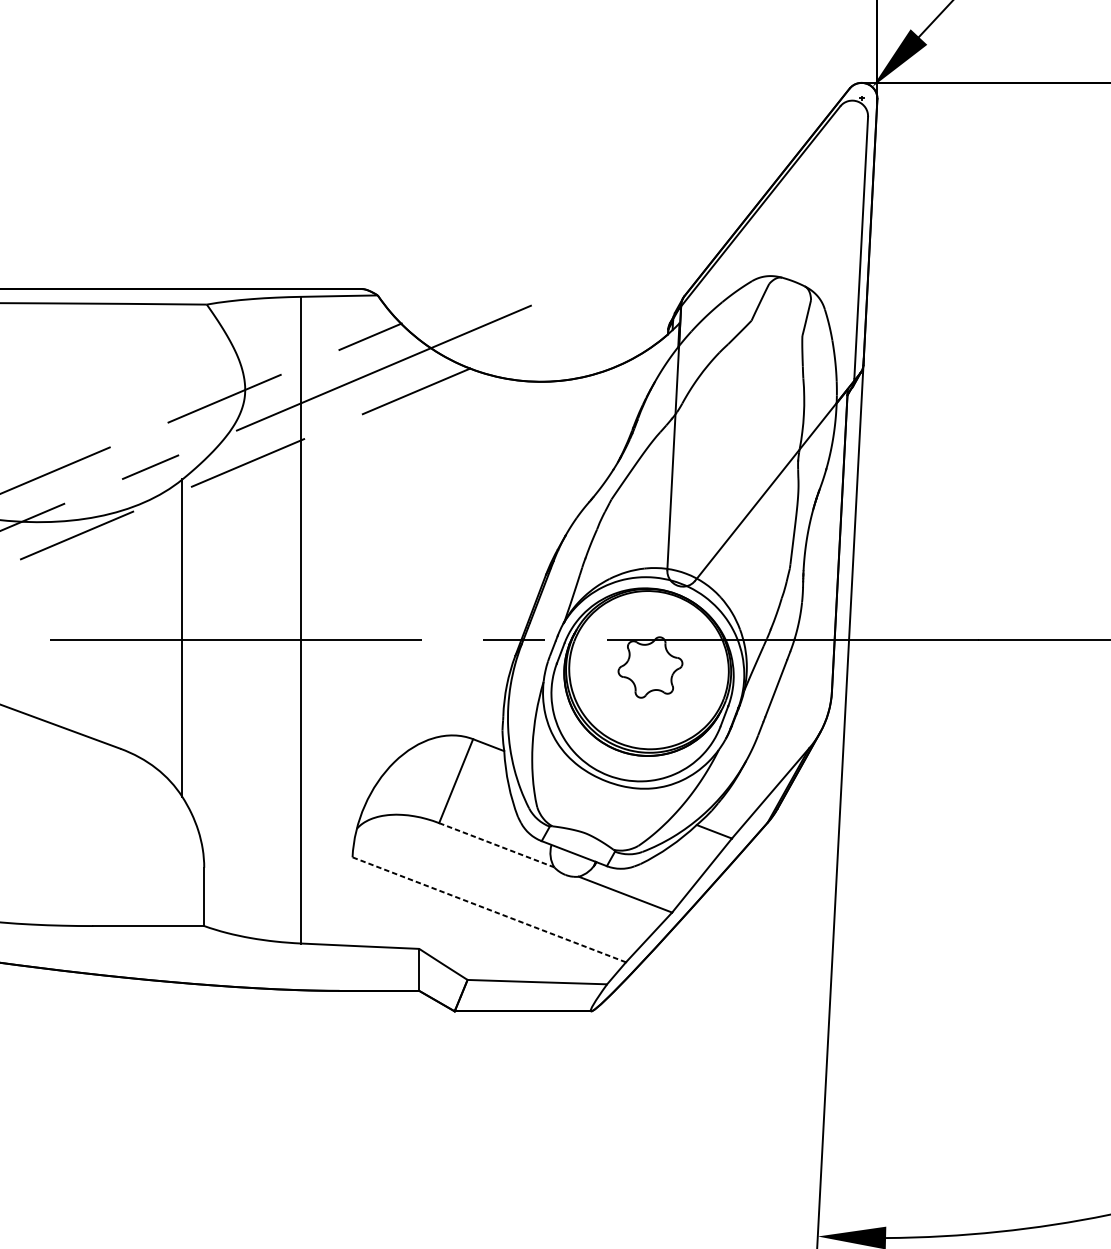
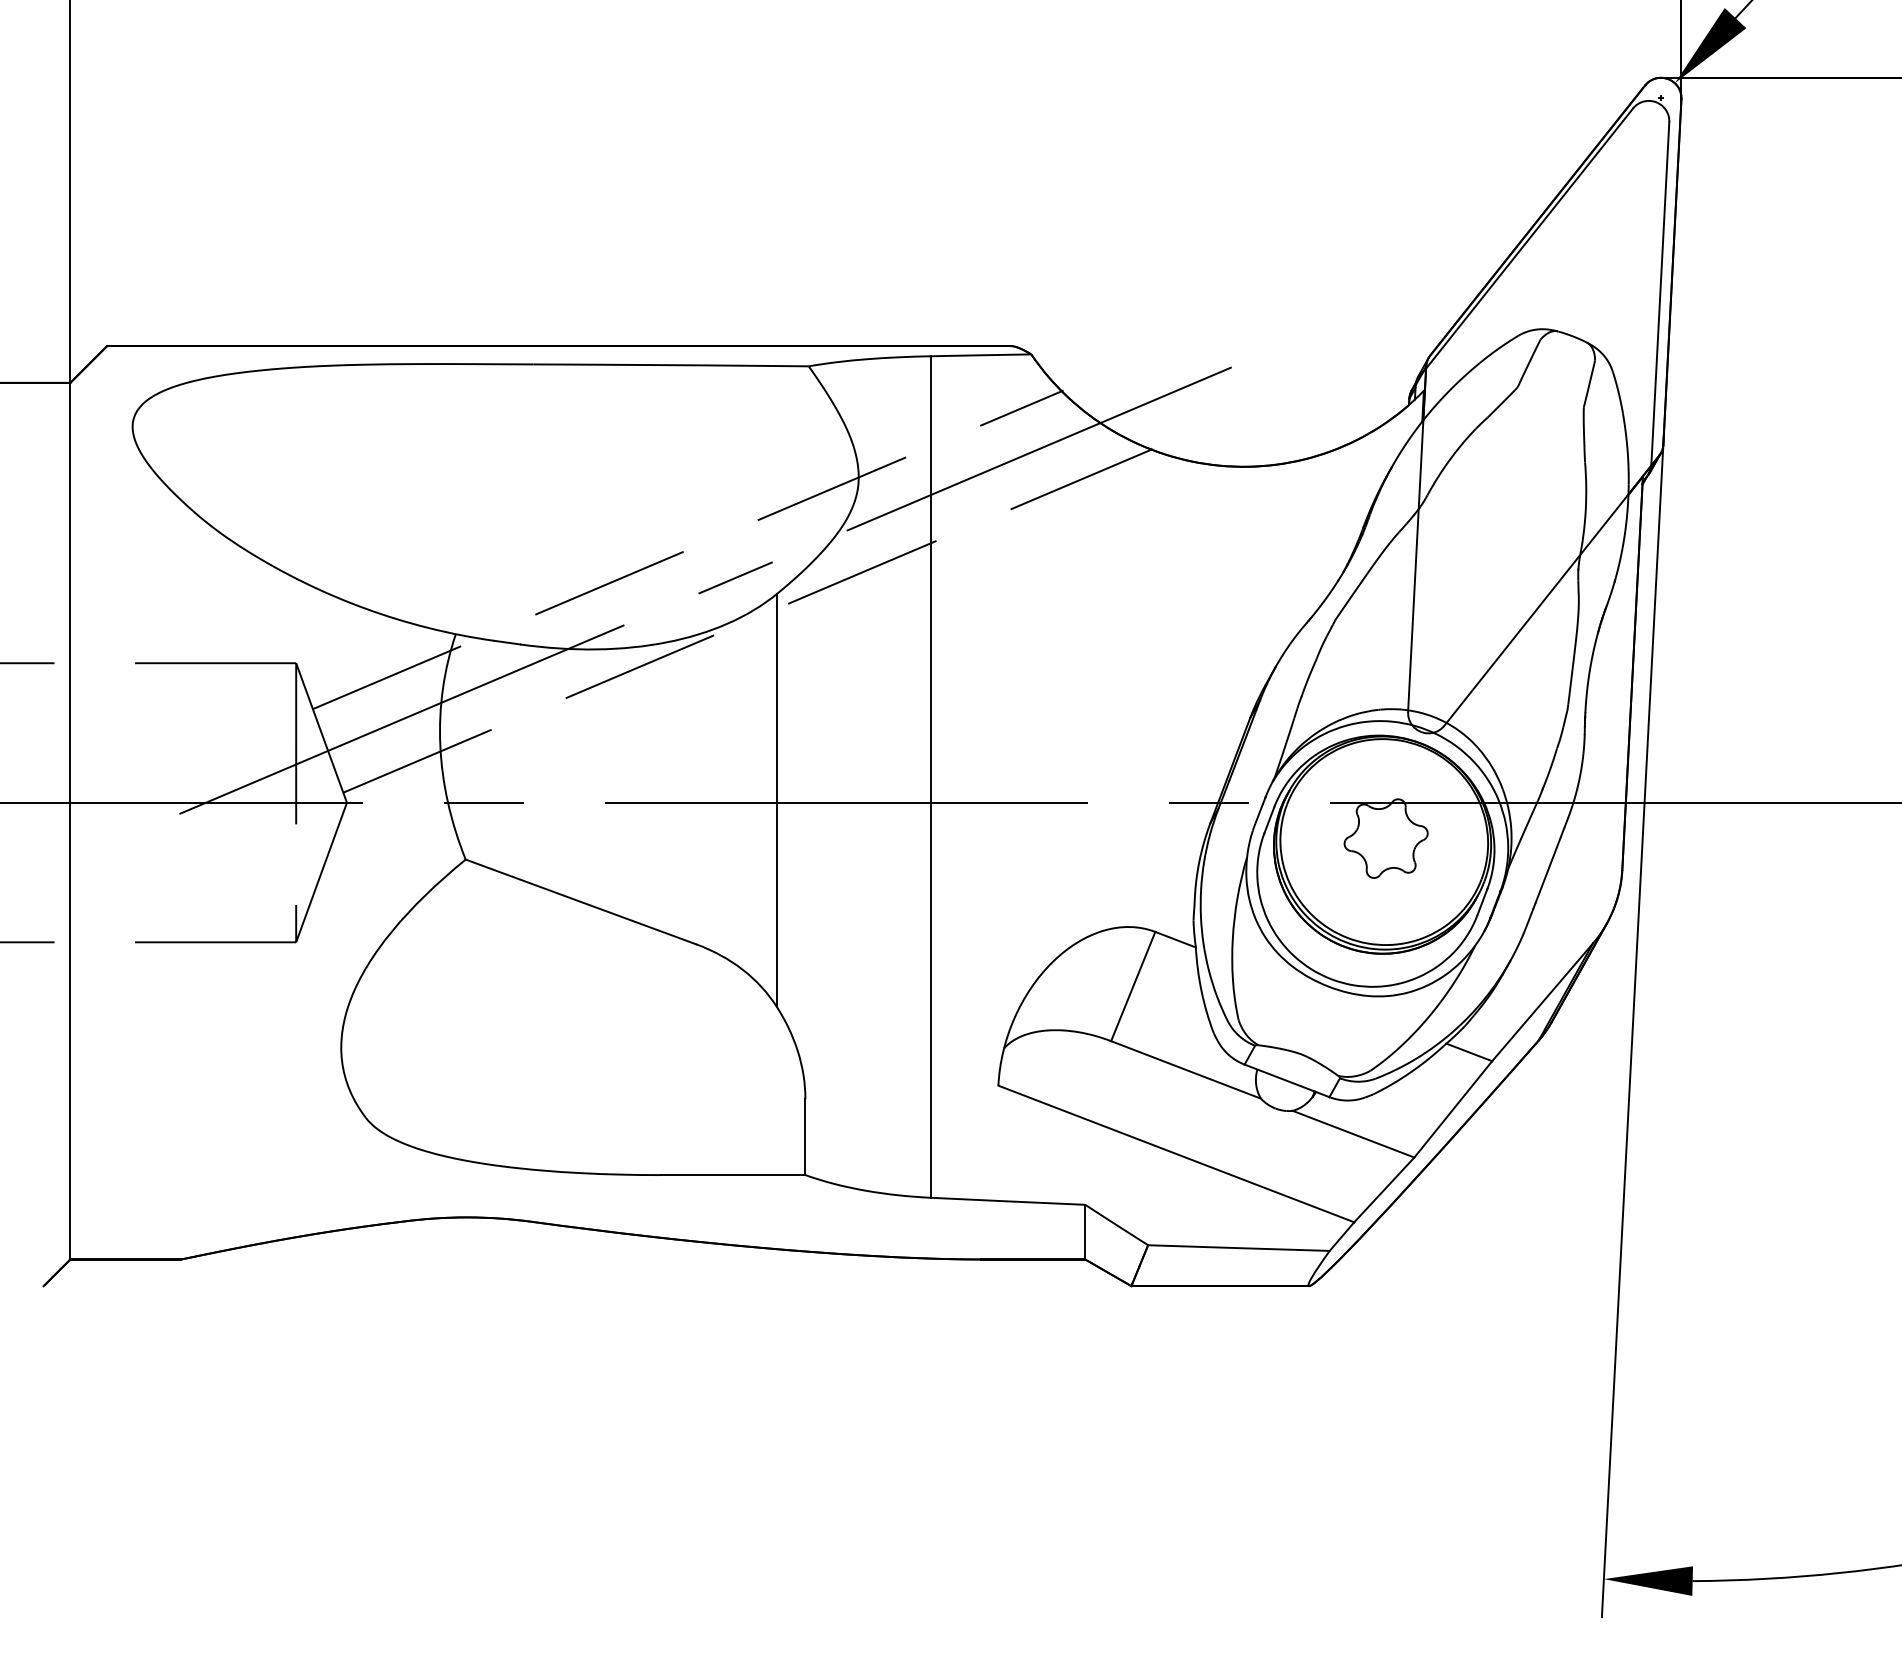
line: (497, 845) -> (1186, 1070), dashed -> solid
line: (489, 909) -> (1176, 1153), dashed -> solid

